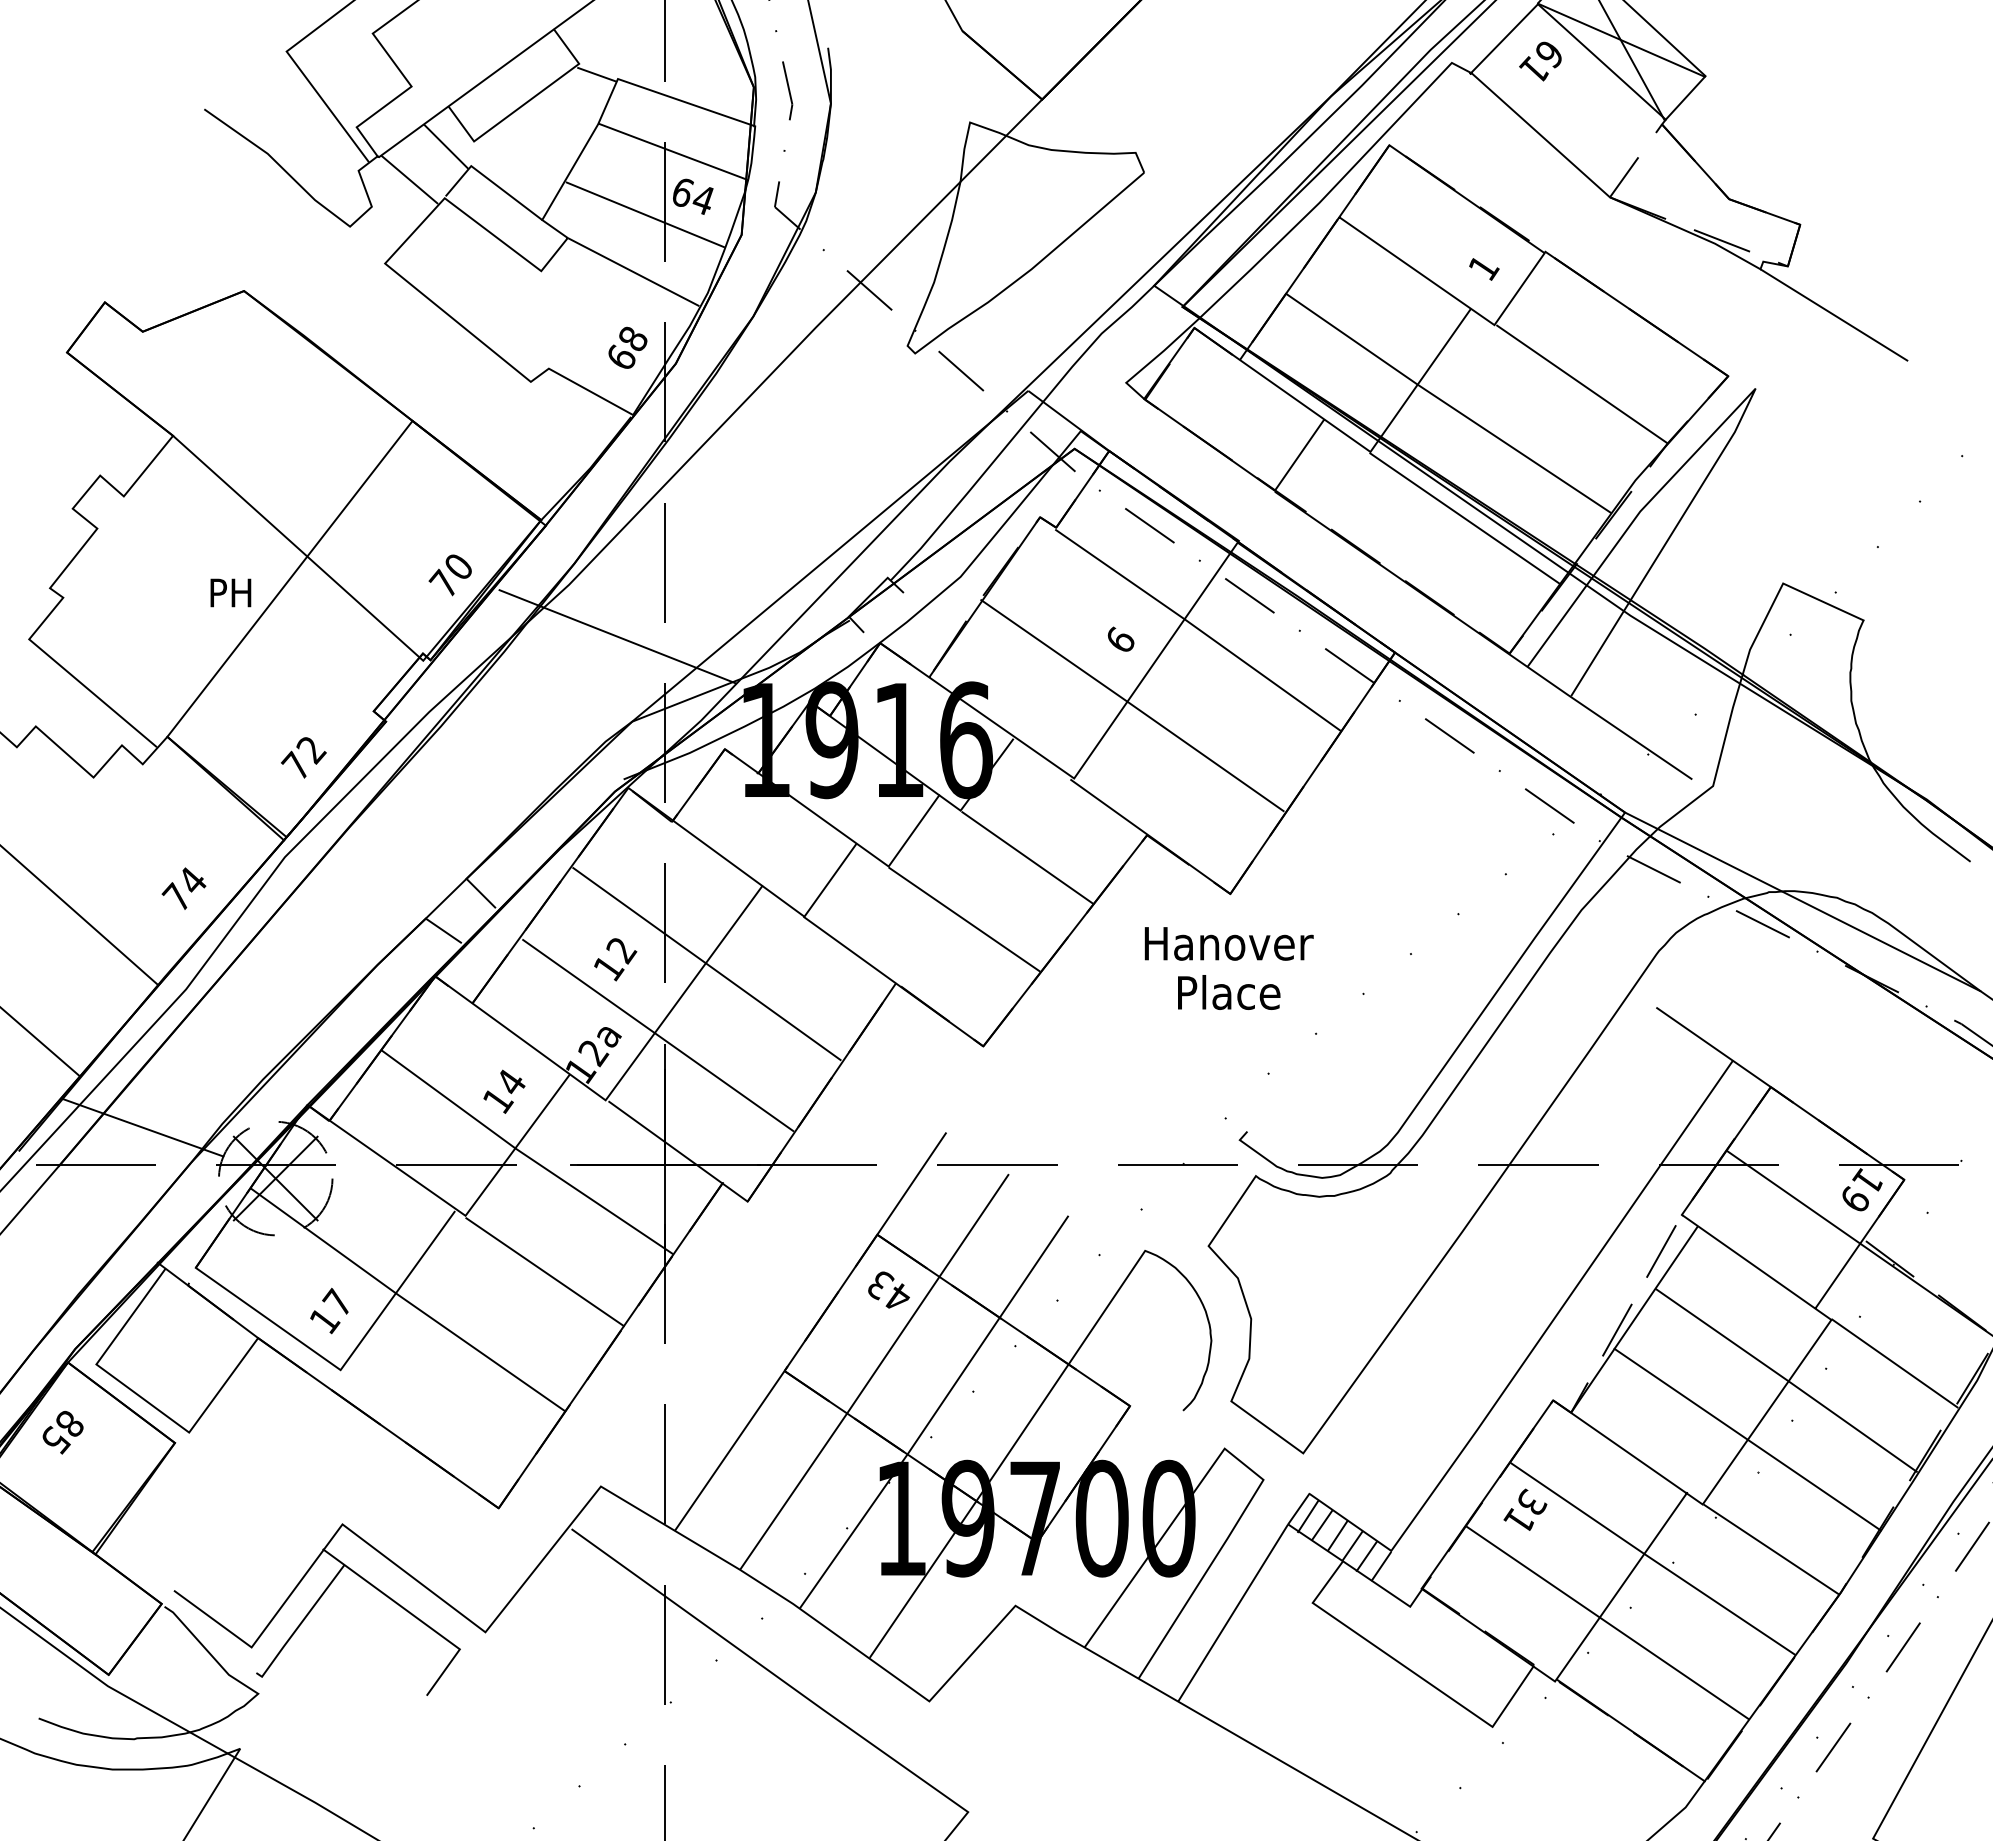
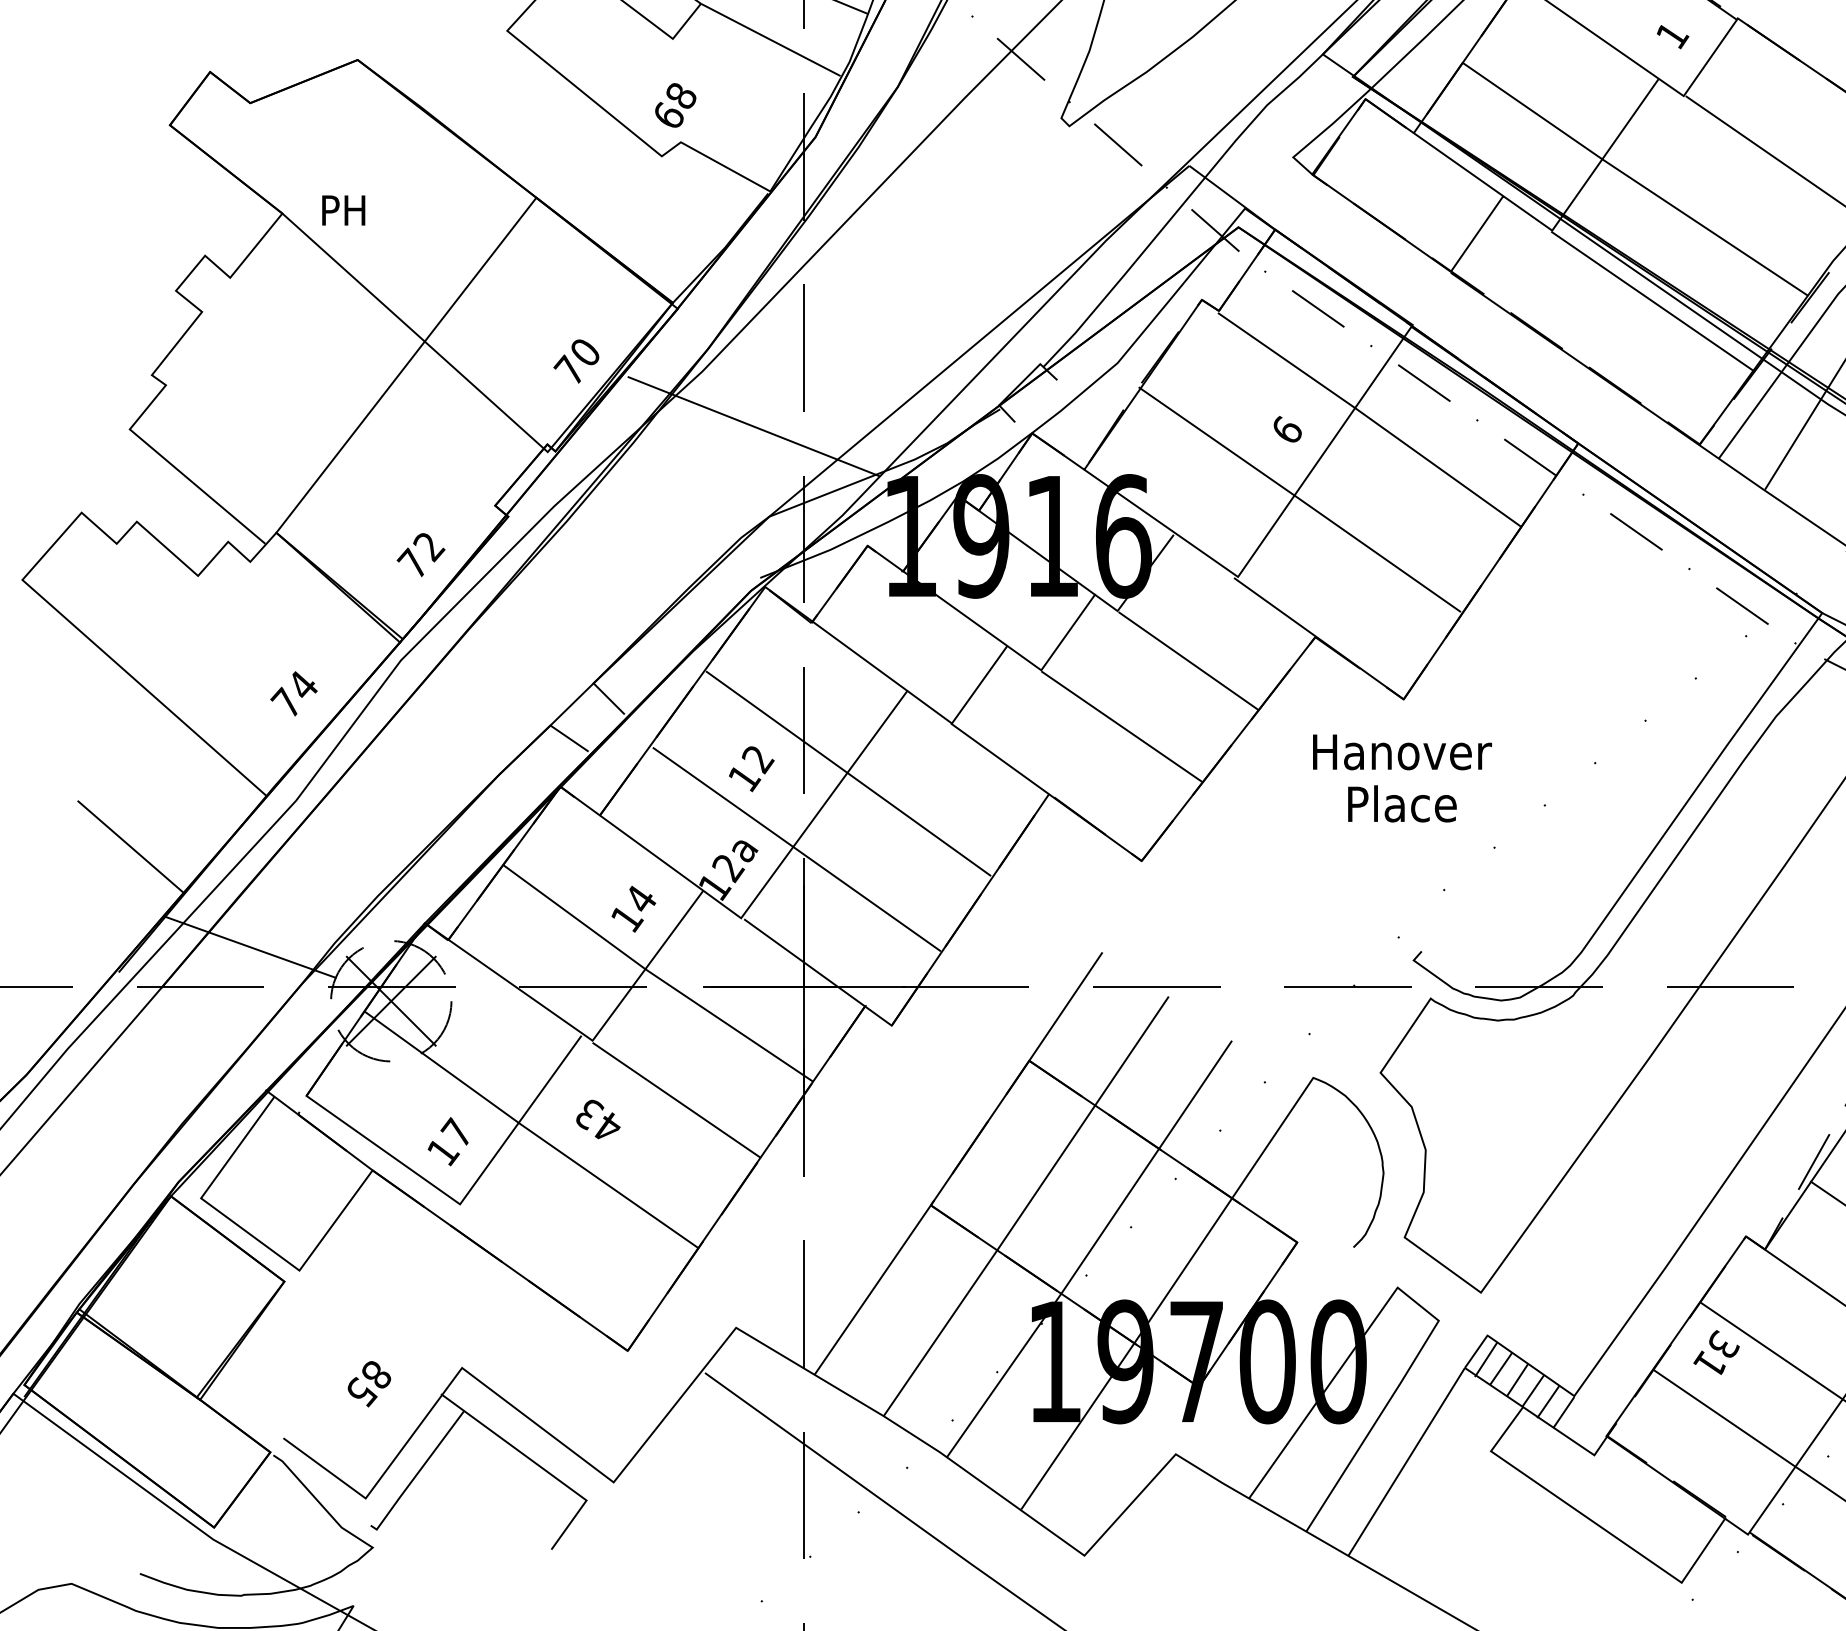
text: (627, 347) -> (675, 105), moved
text: (230, 592) -> (343, 210), moved
text: (888, 1289) -> (597, 1118), moved
text: (62, 1432) -> (368, 1383), moved

